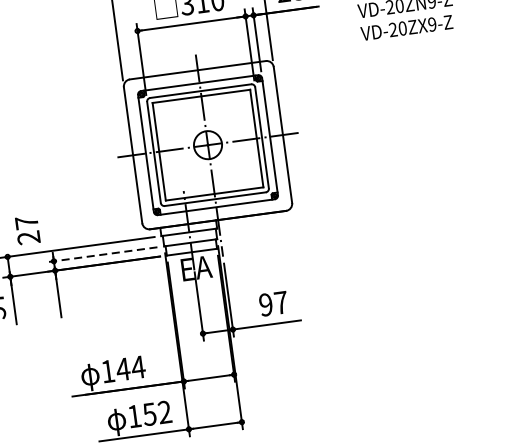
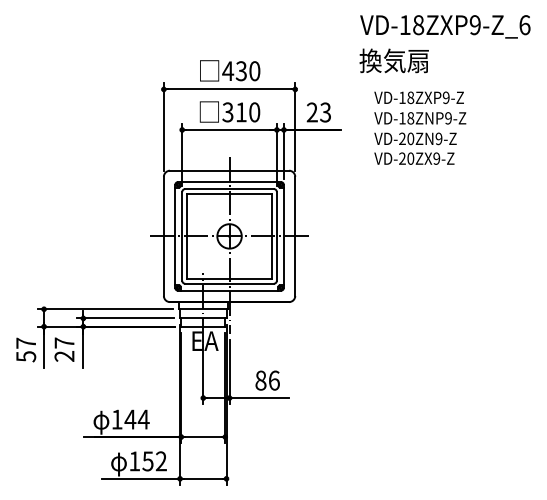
text: (27, 230) -> (64, 349), moved
line: (101, 254) -> (125, 318), dashed -> solid
text: (273, 303) -> (267, 380), 97 -> 86

